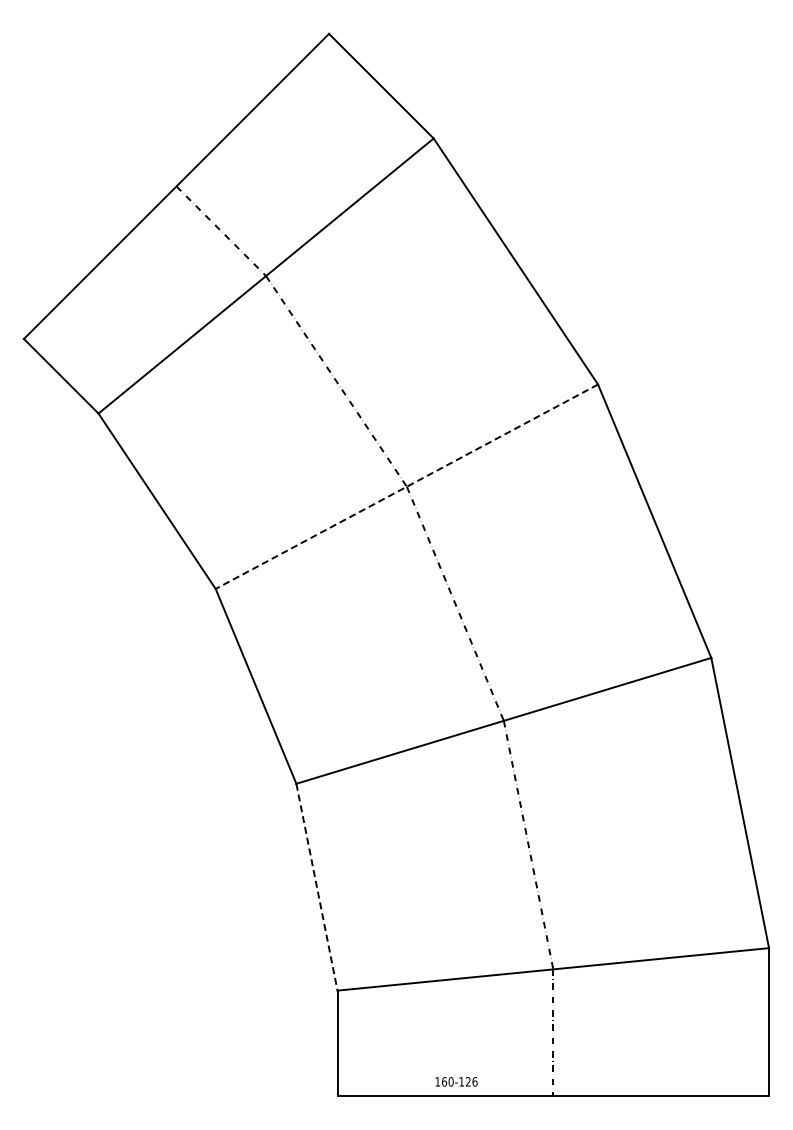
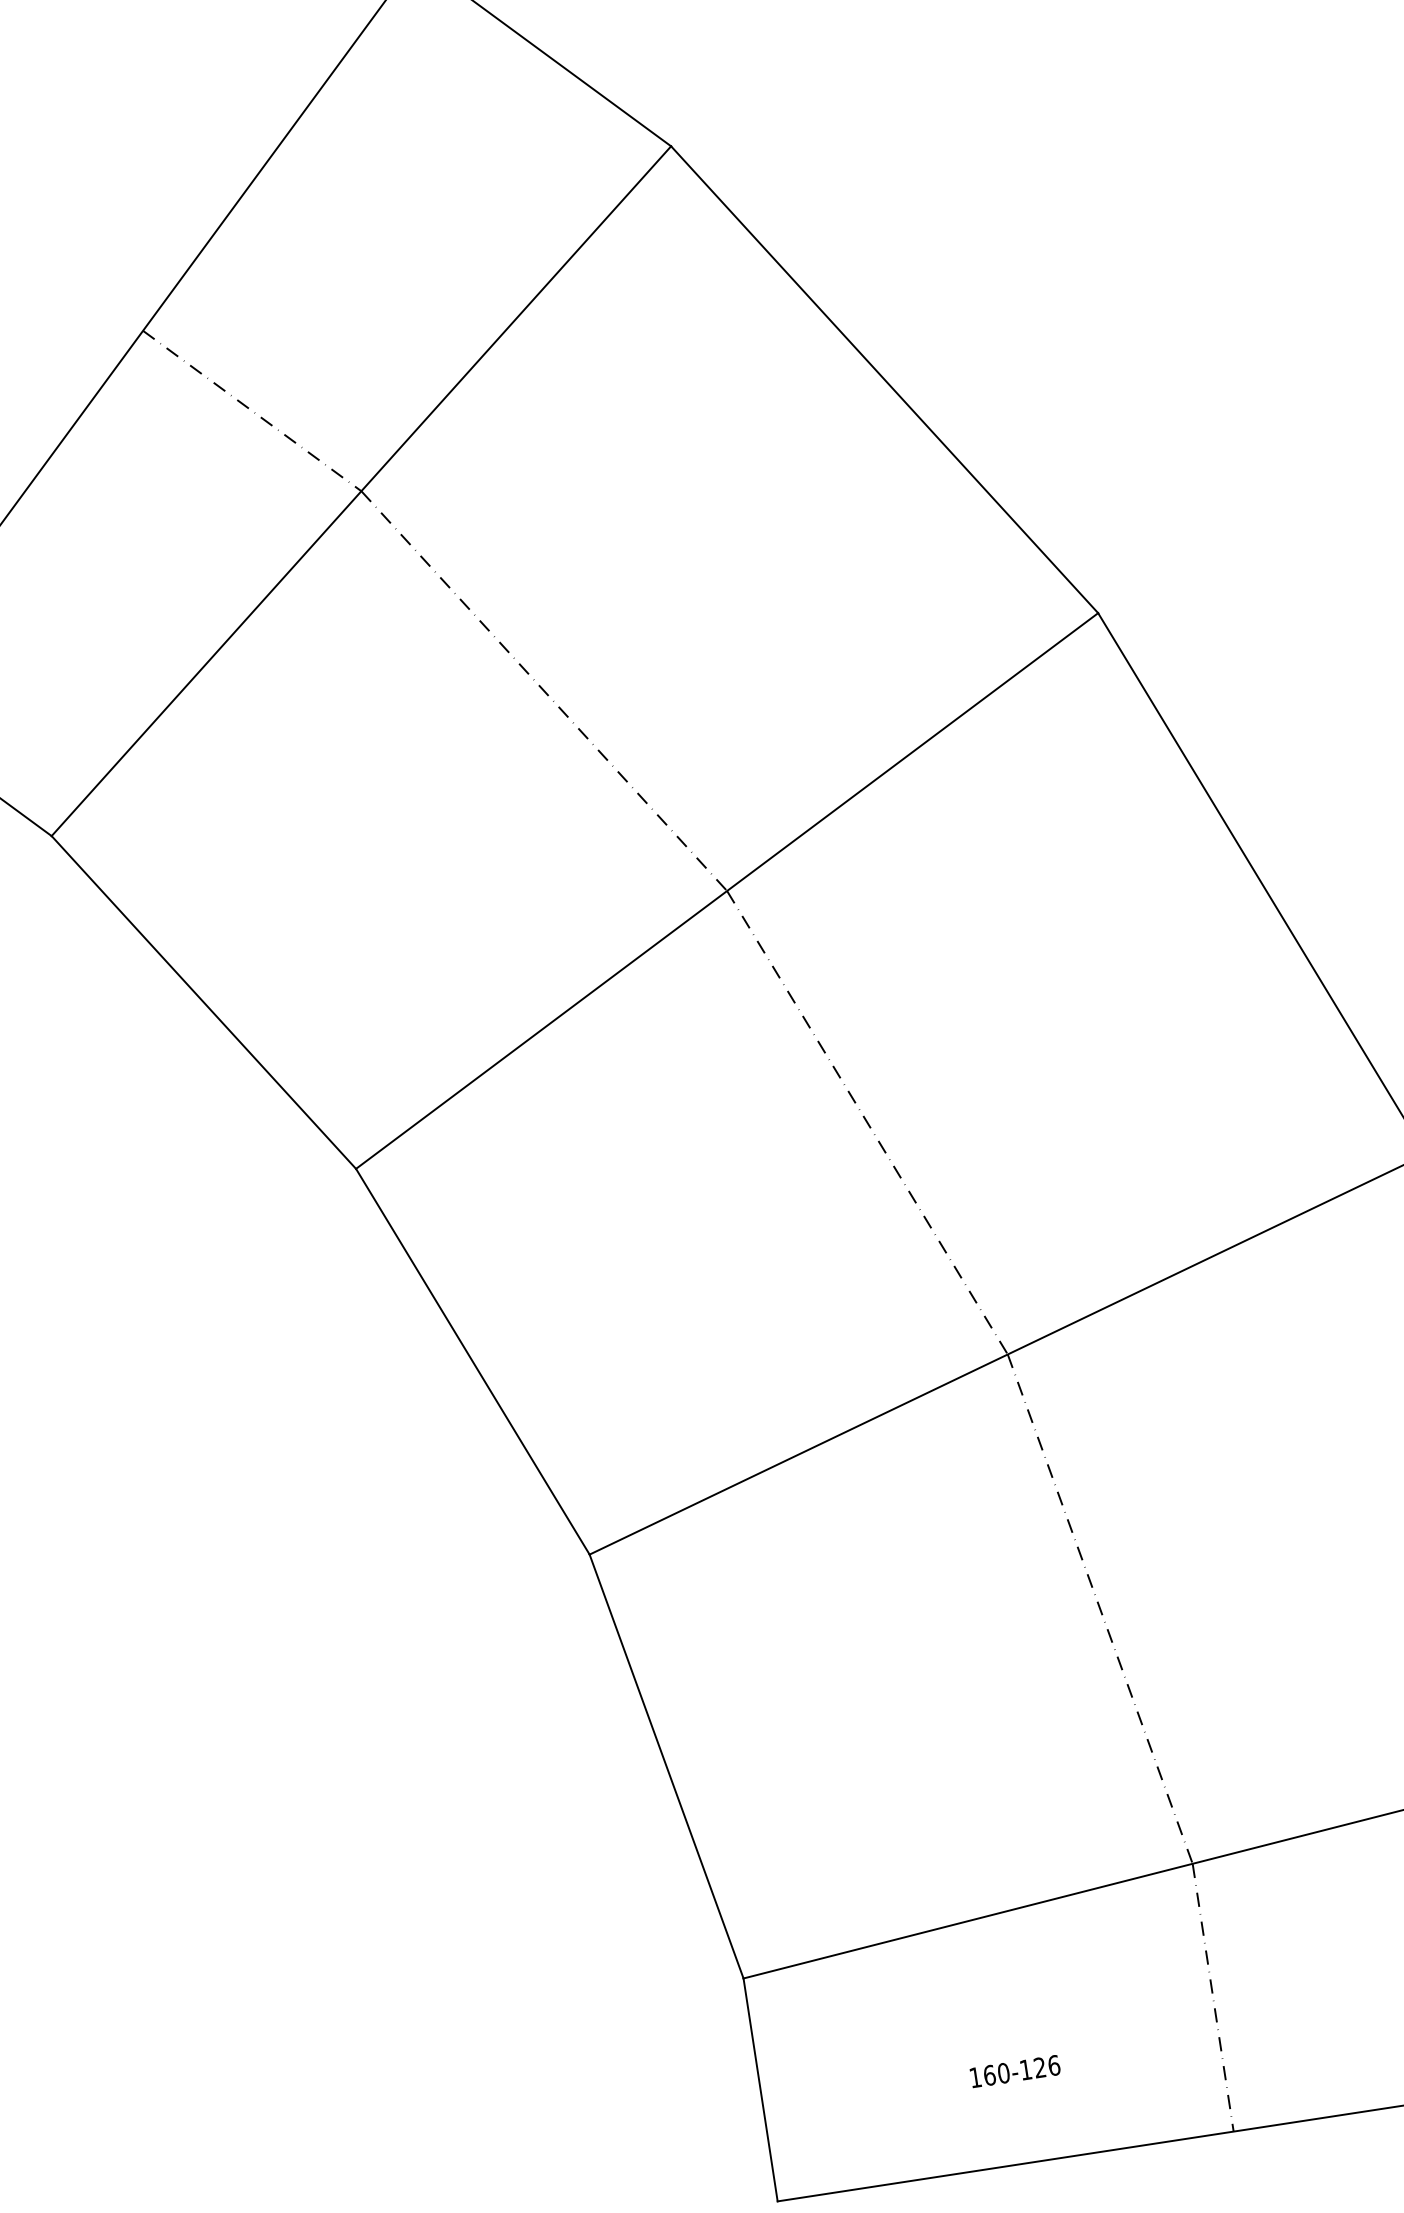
line: (406, 486) -> (726, 890), dashed -> solid
line: (317, 887) -> (667, 1766), dashed -> solid
text: (456, 1081) -> (1014, 2070), moved

